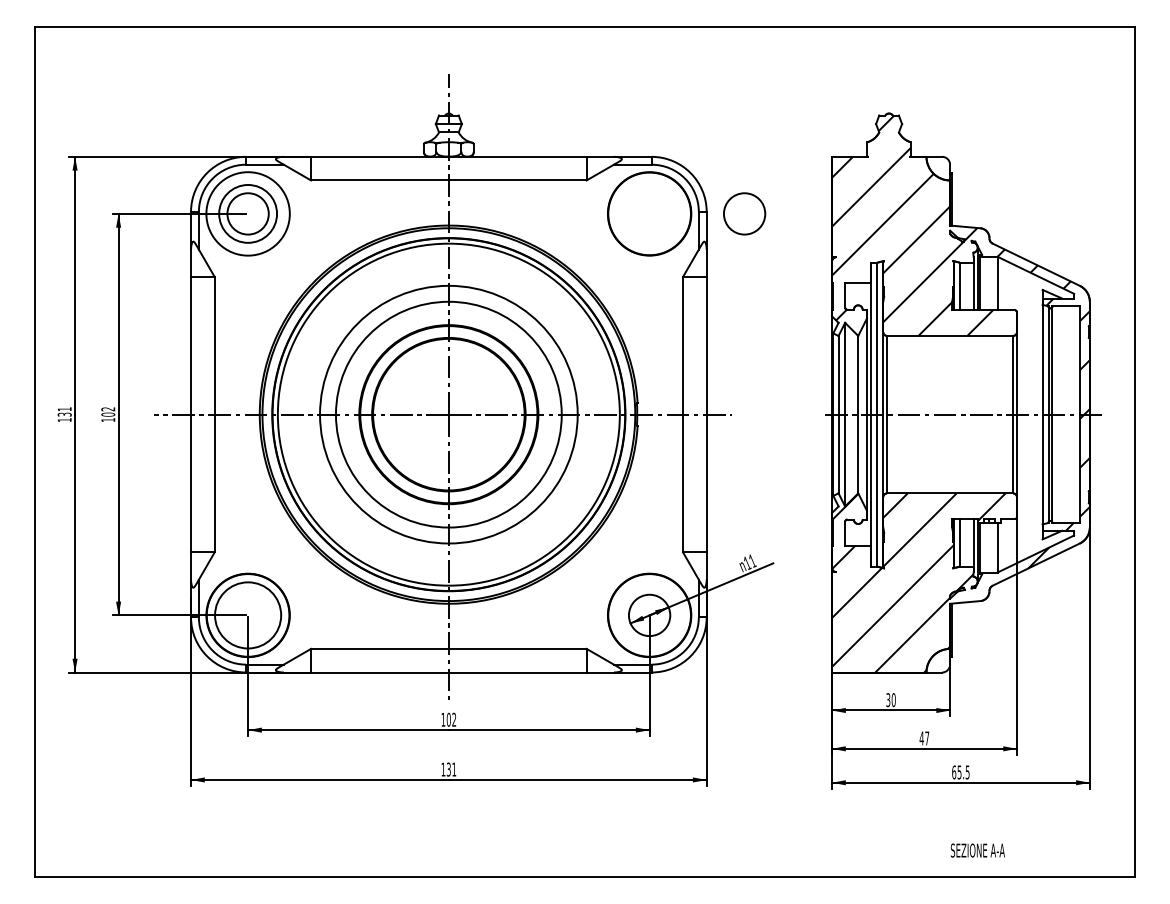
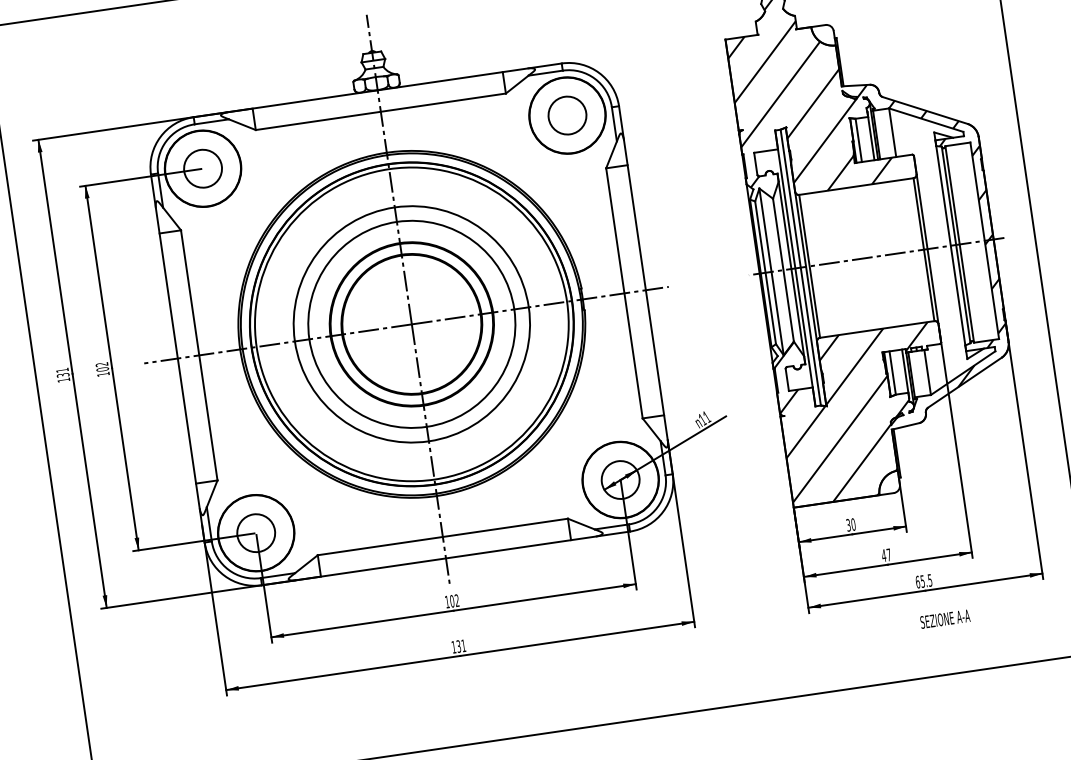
circle: (247, 213) -> (202, 168), size x1.43
circle: (744, 213) -> (567, 115), moved
circle: (247, 615) -> (255, 533), size x0.62
text: (977, 850) -> (944, 619), moved

